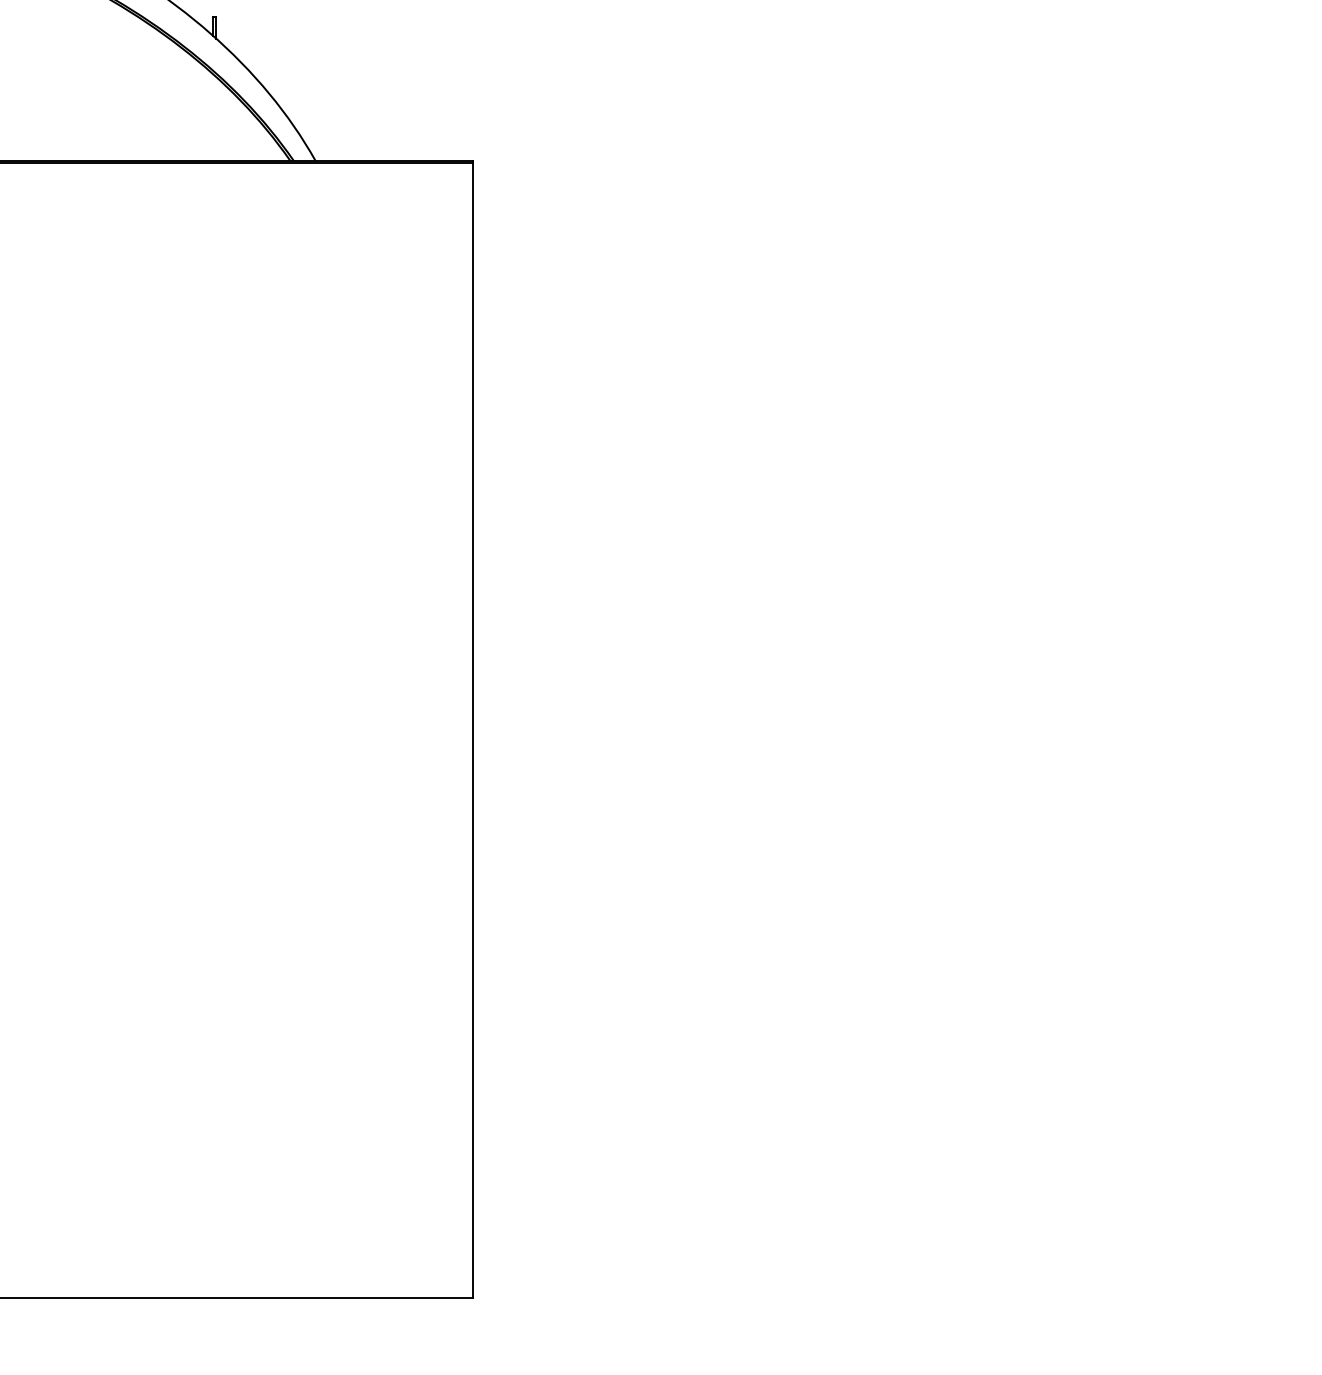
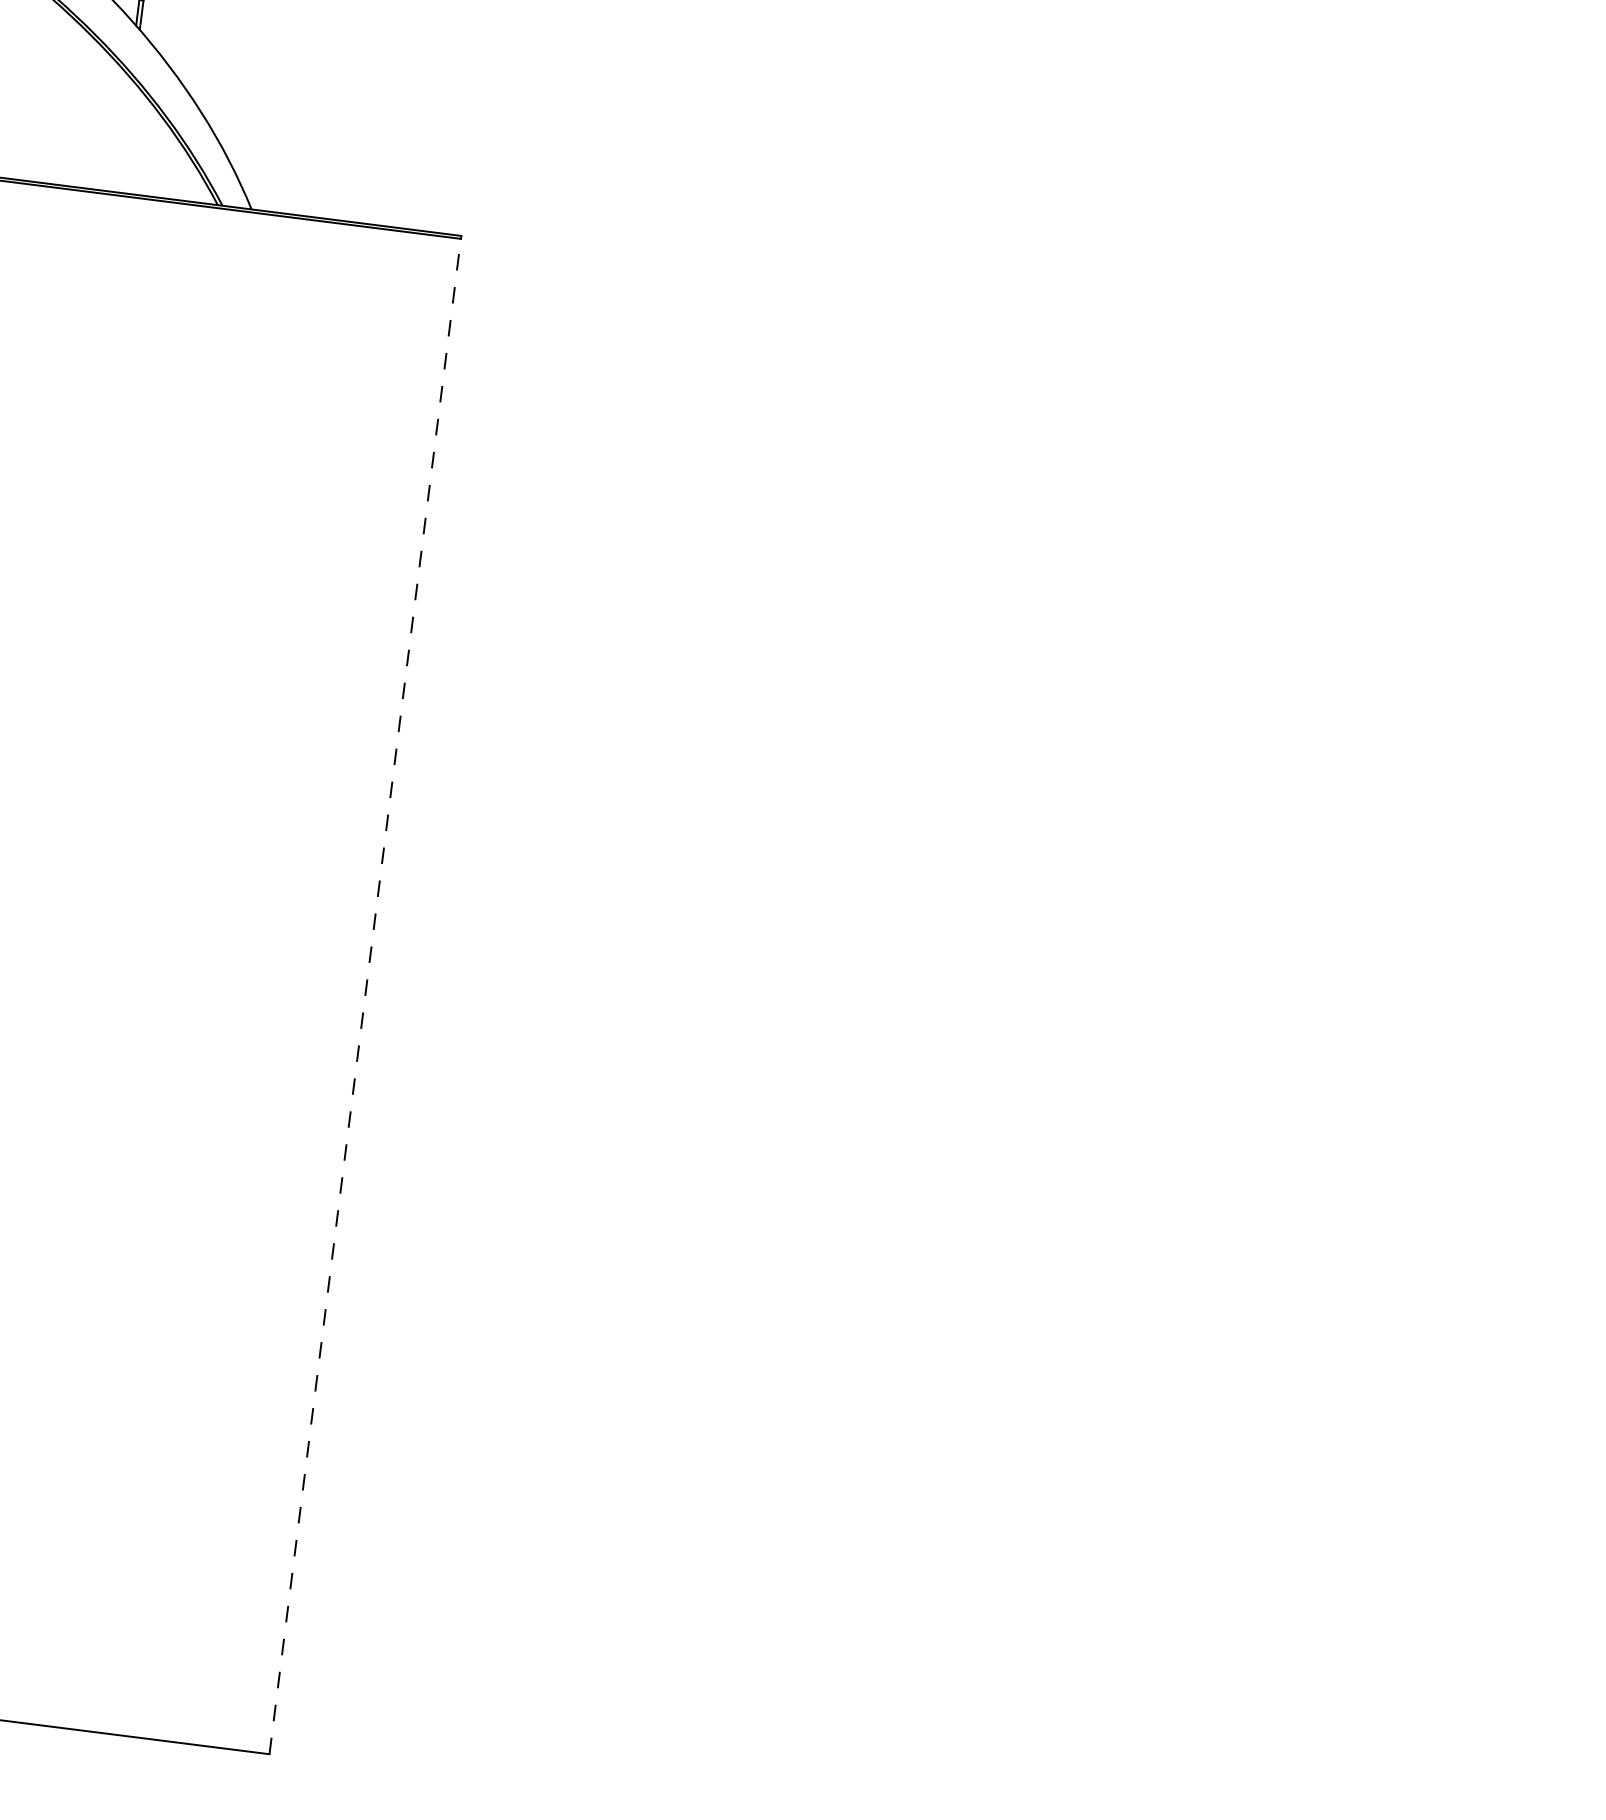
line: (472, 729) -> (365, 995), solid -> dashed

